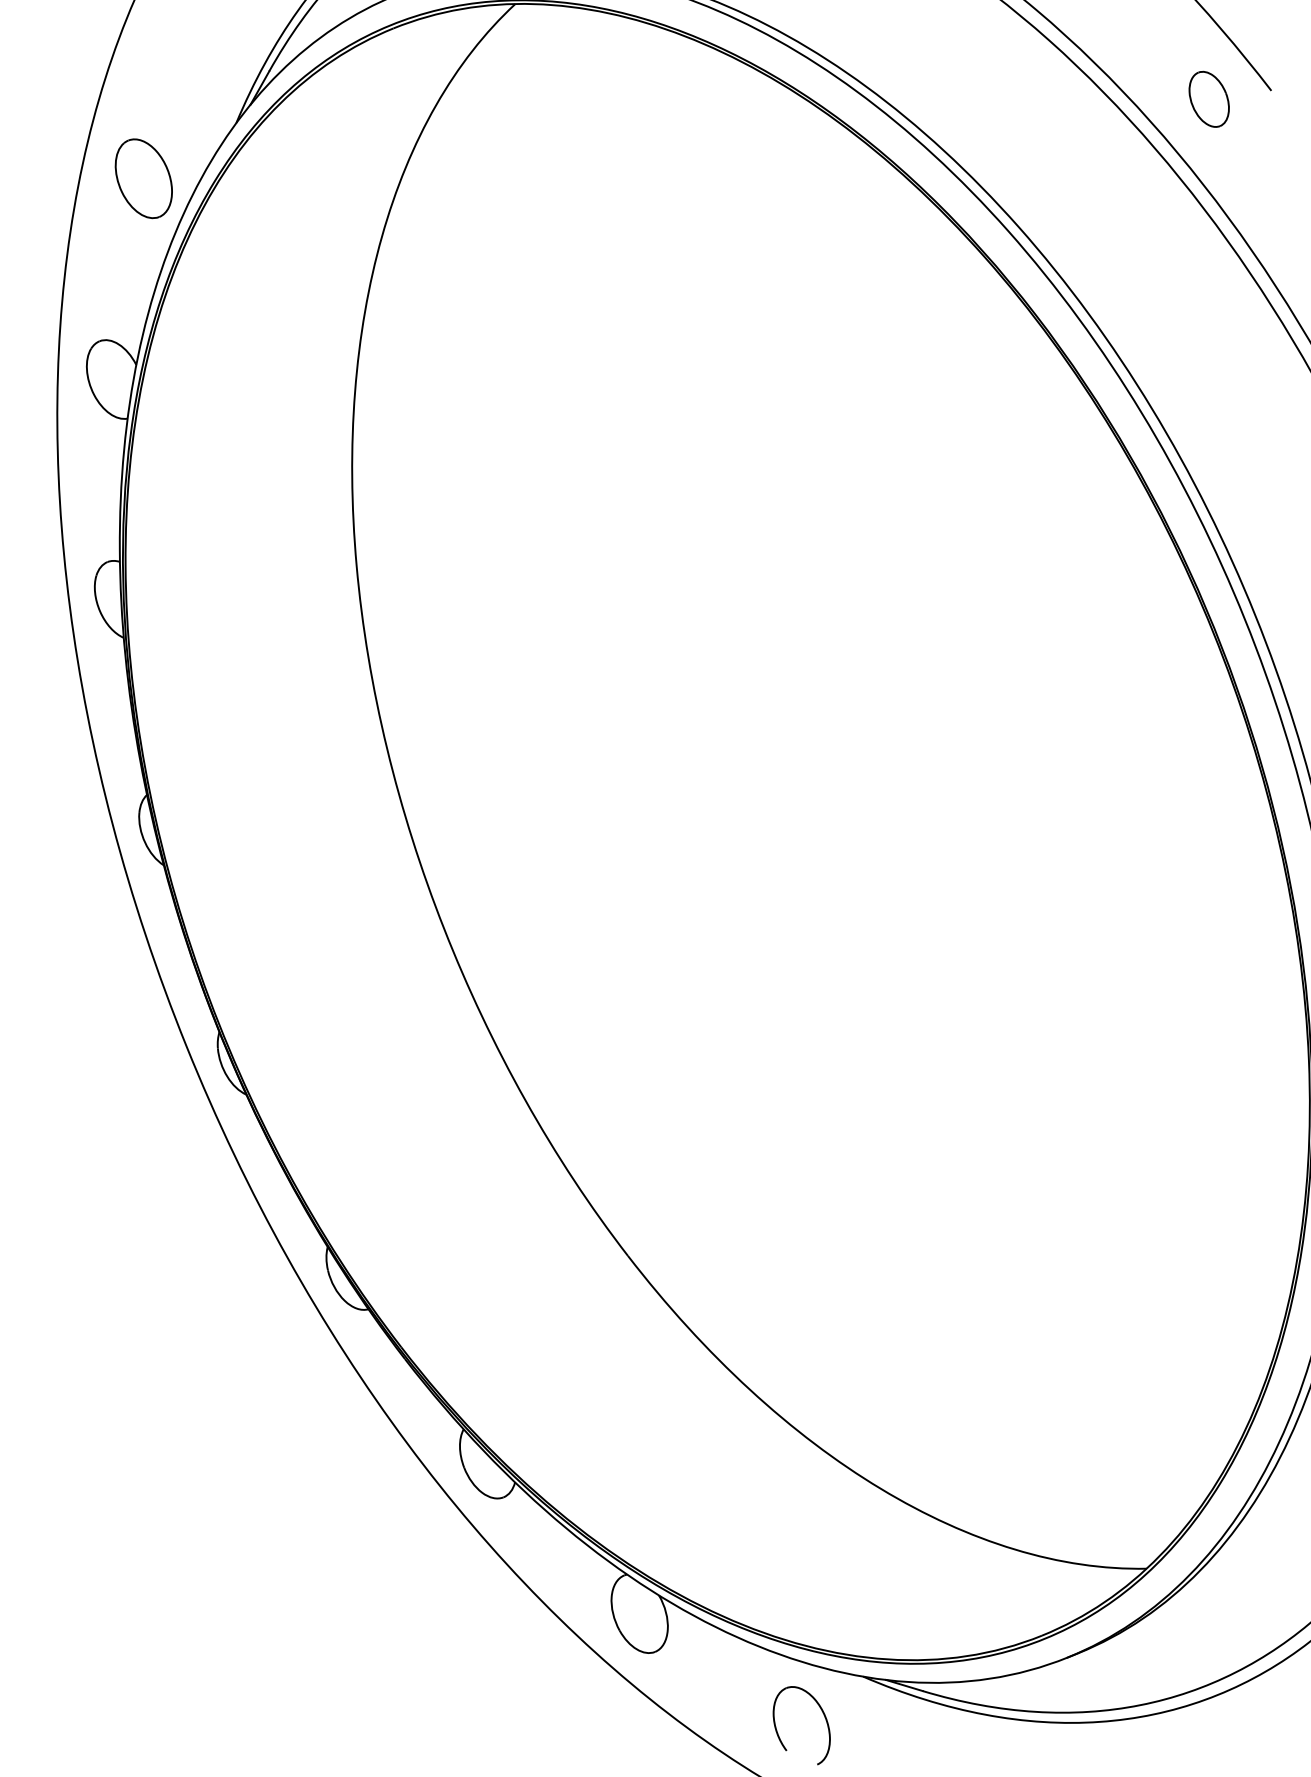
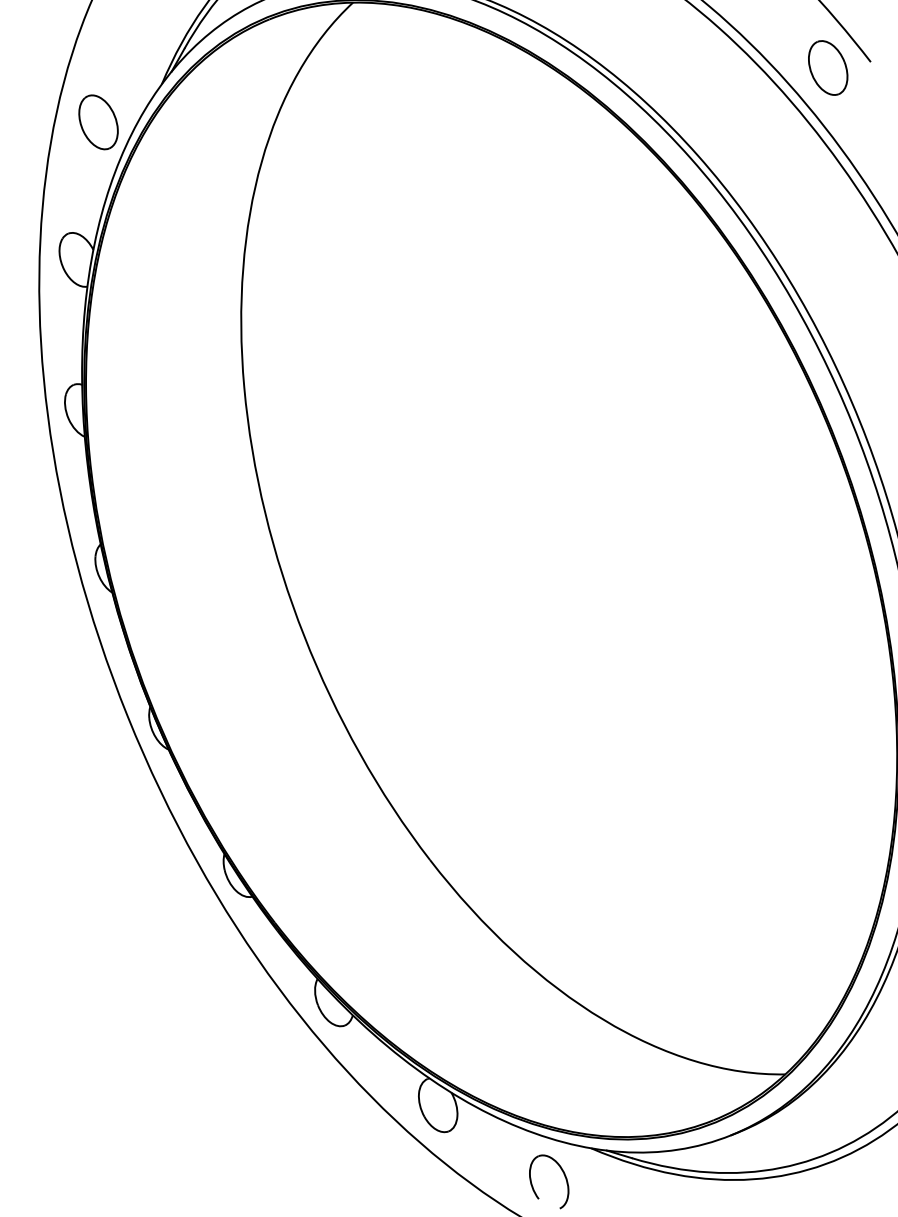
part: (1209, 98) -> (828, 67), size x1.43

